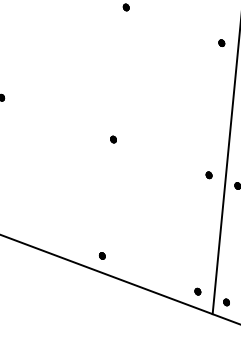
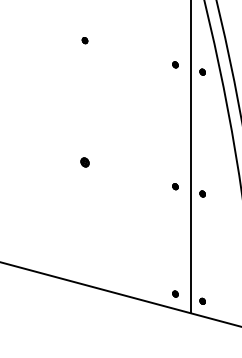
part: (112, 139) -> (84, 162), size x1.6
part: (101, 255) -> (84, 269), removed

